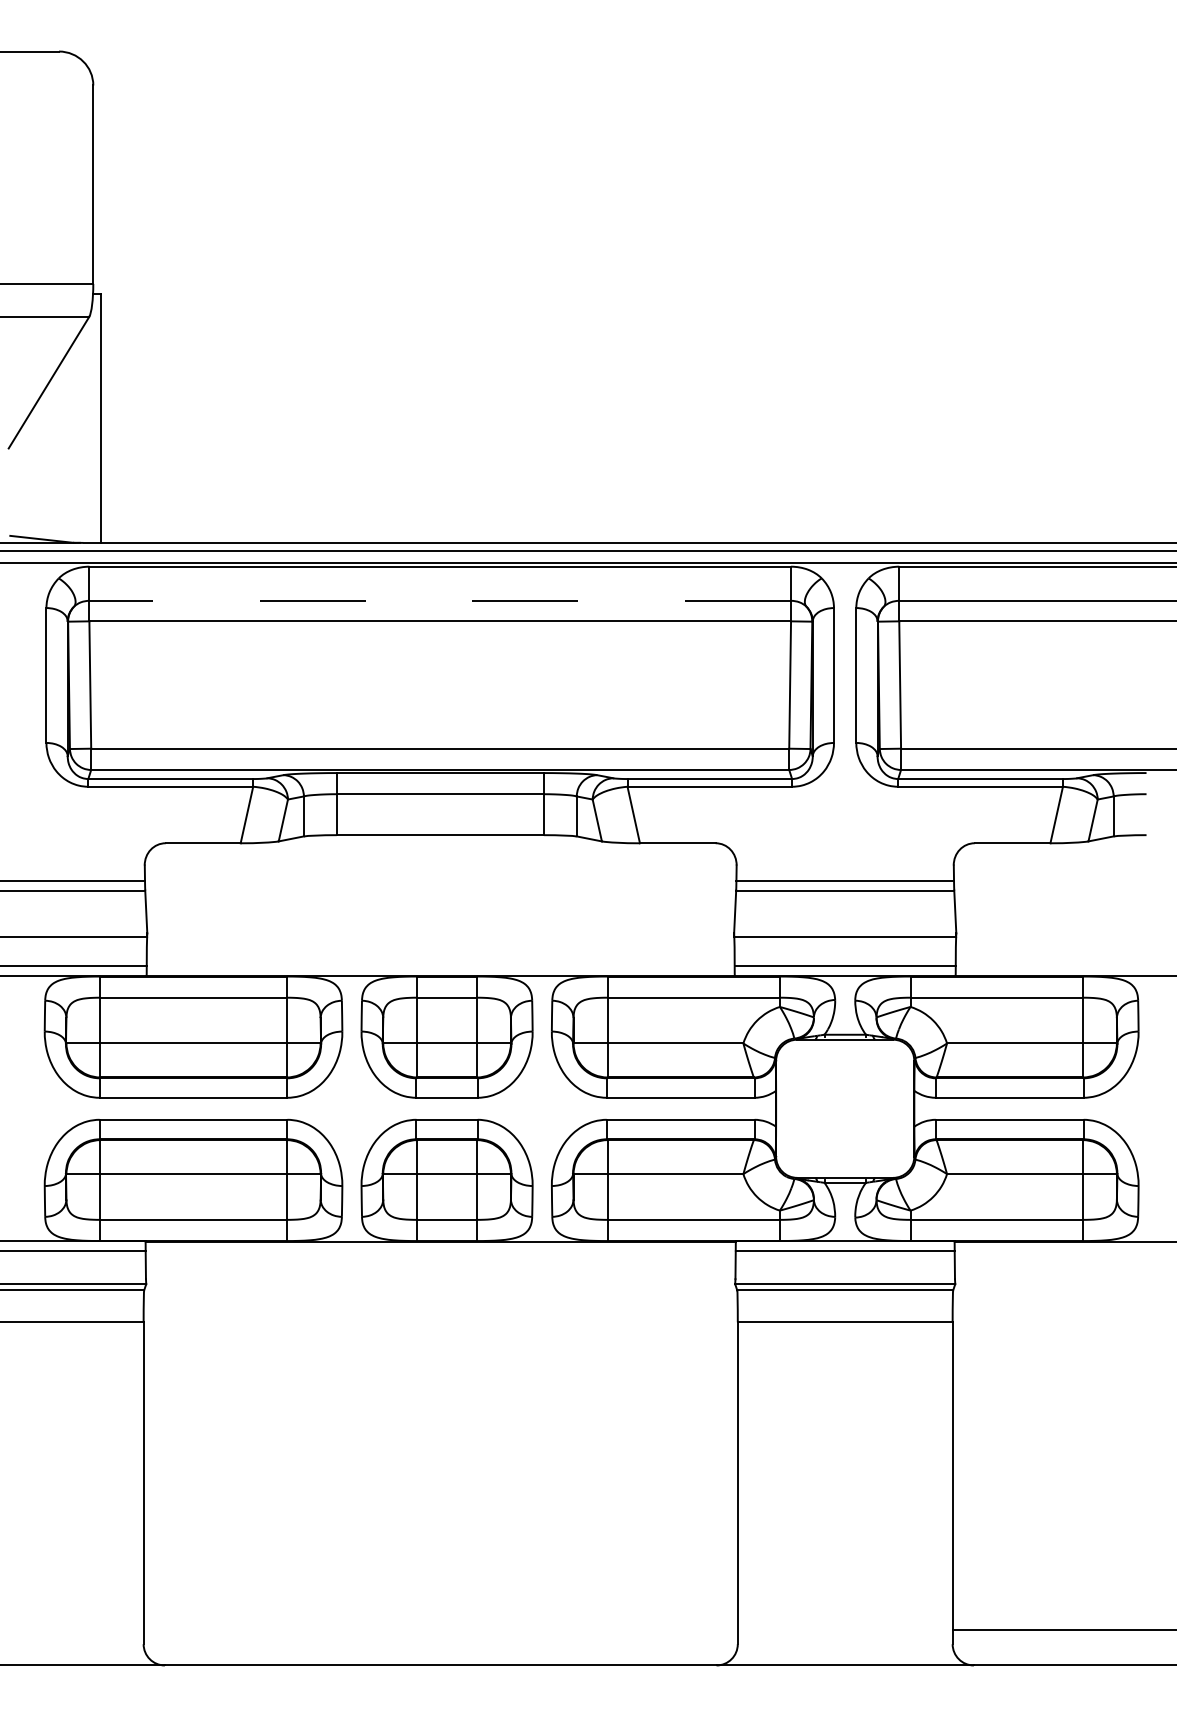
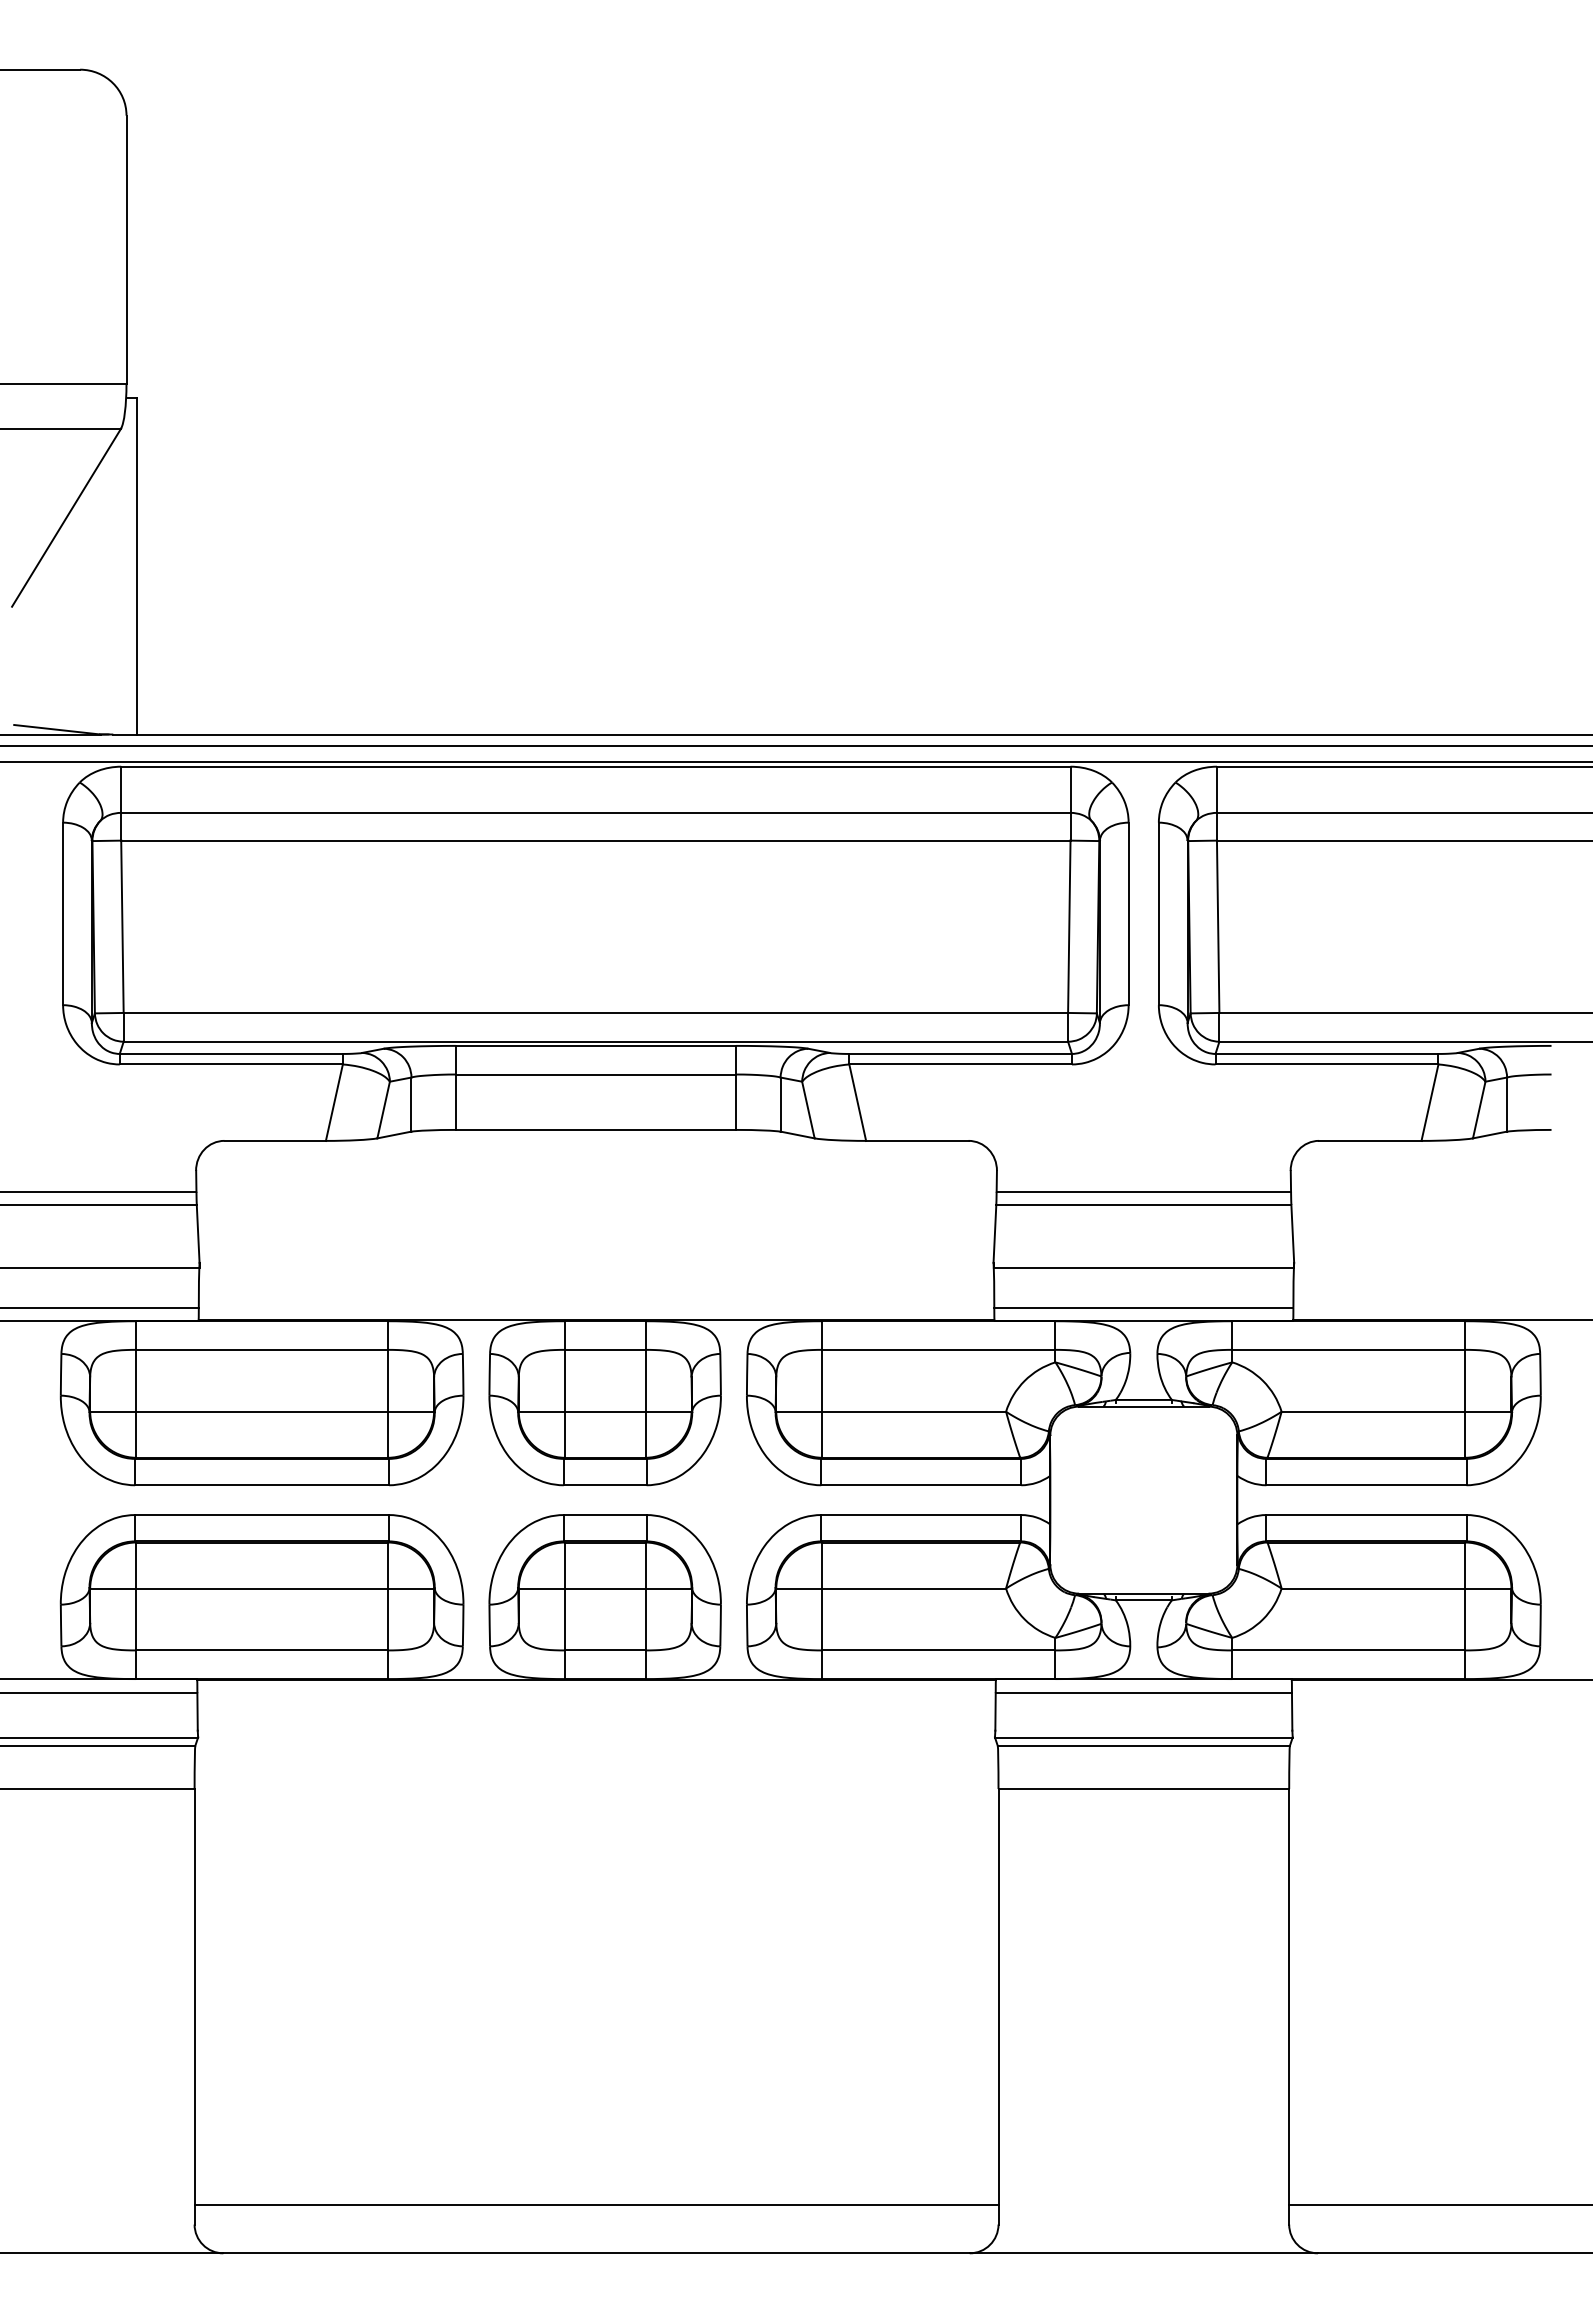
line: (439, 600) -> (595, 812), dashed -> solid
line: (440, 1629) -> (596, 2204), added

